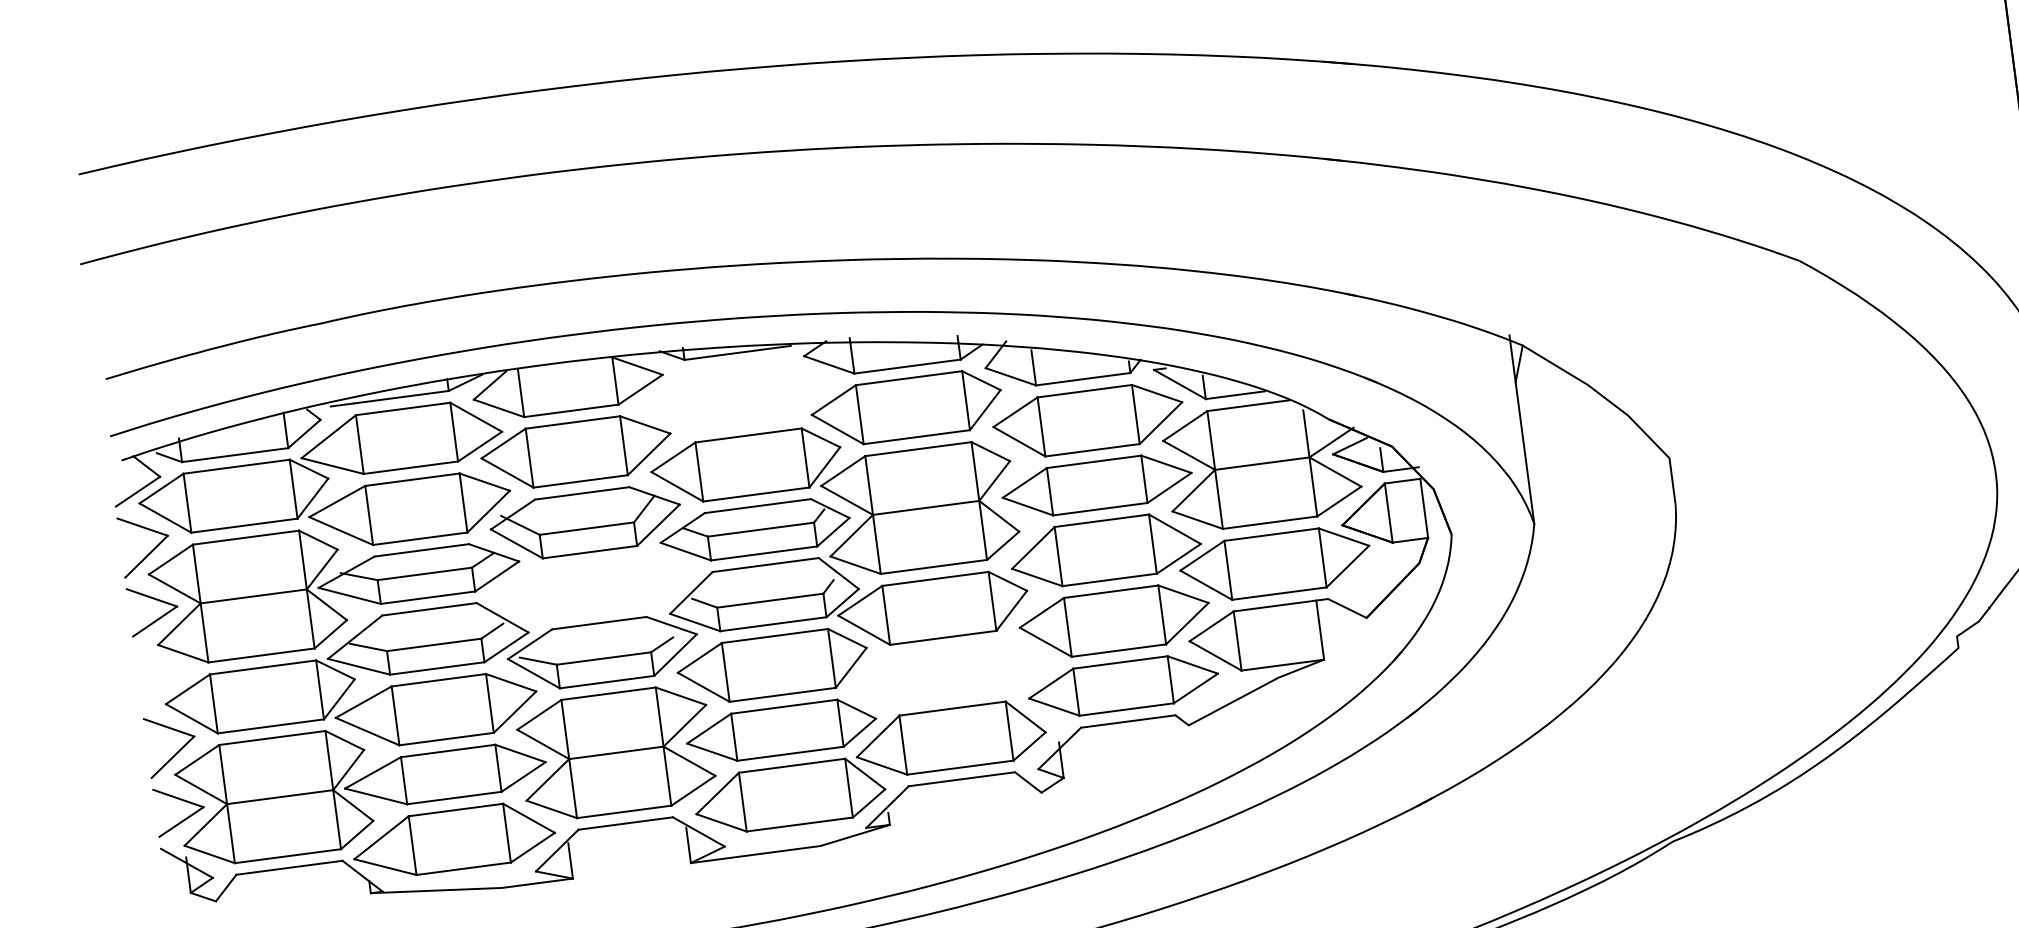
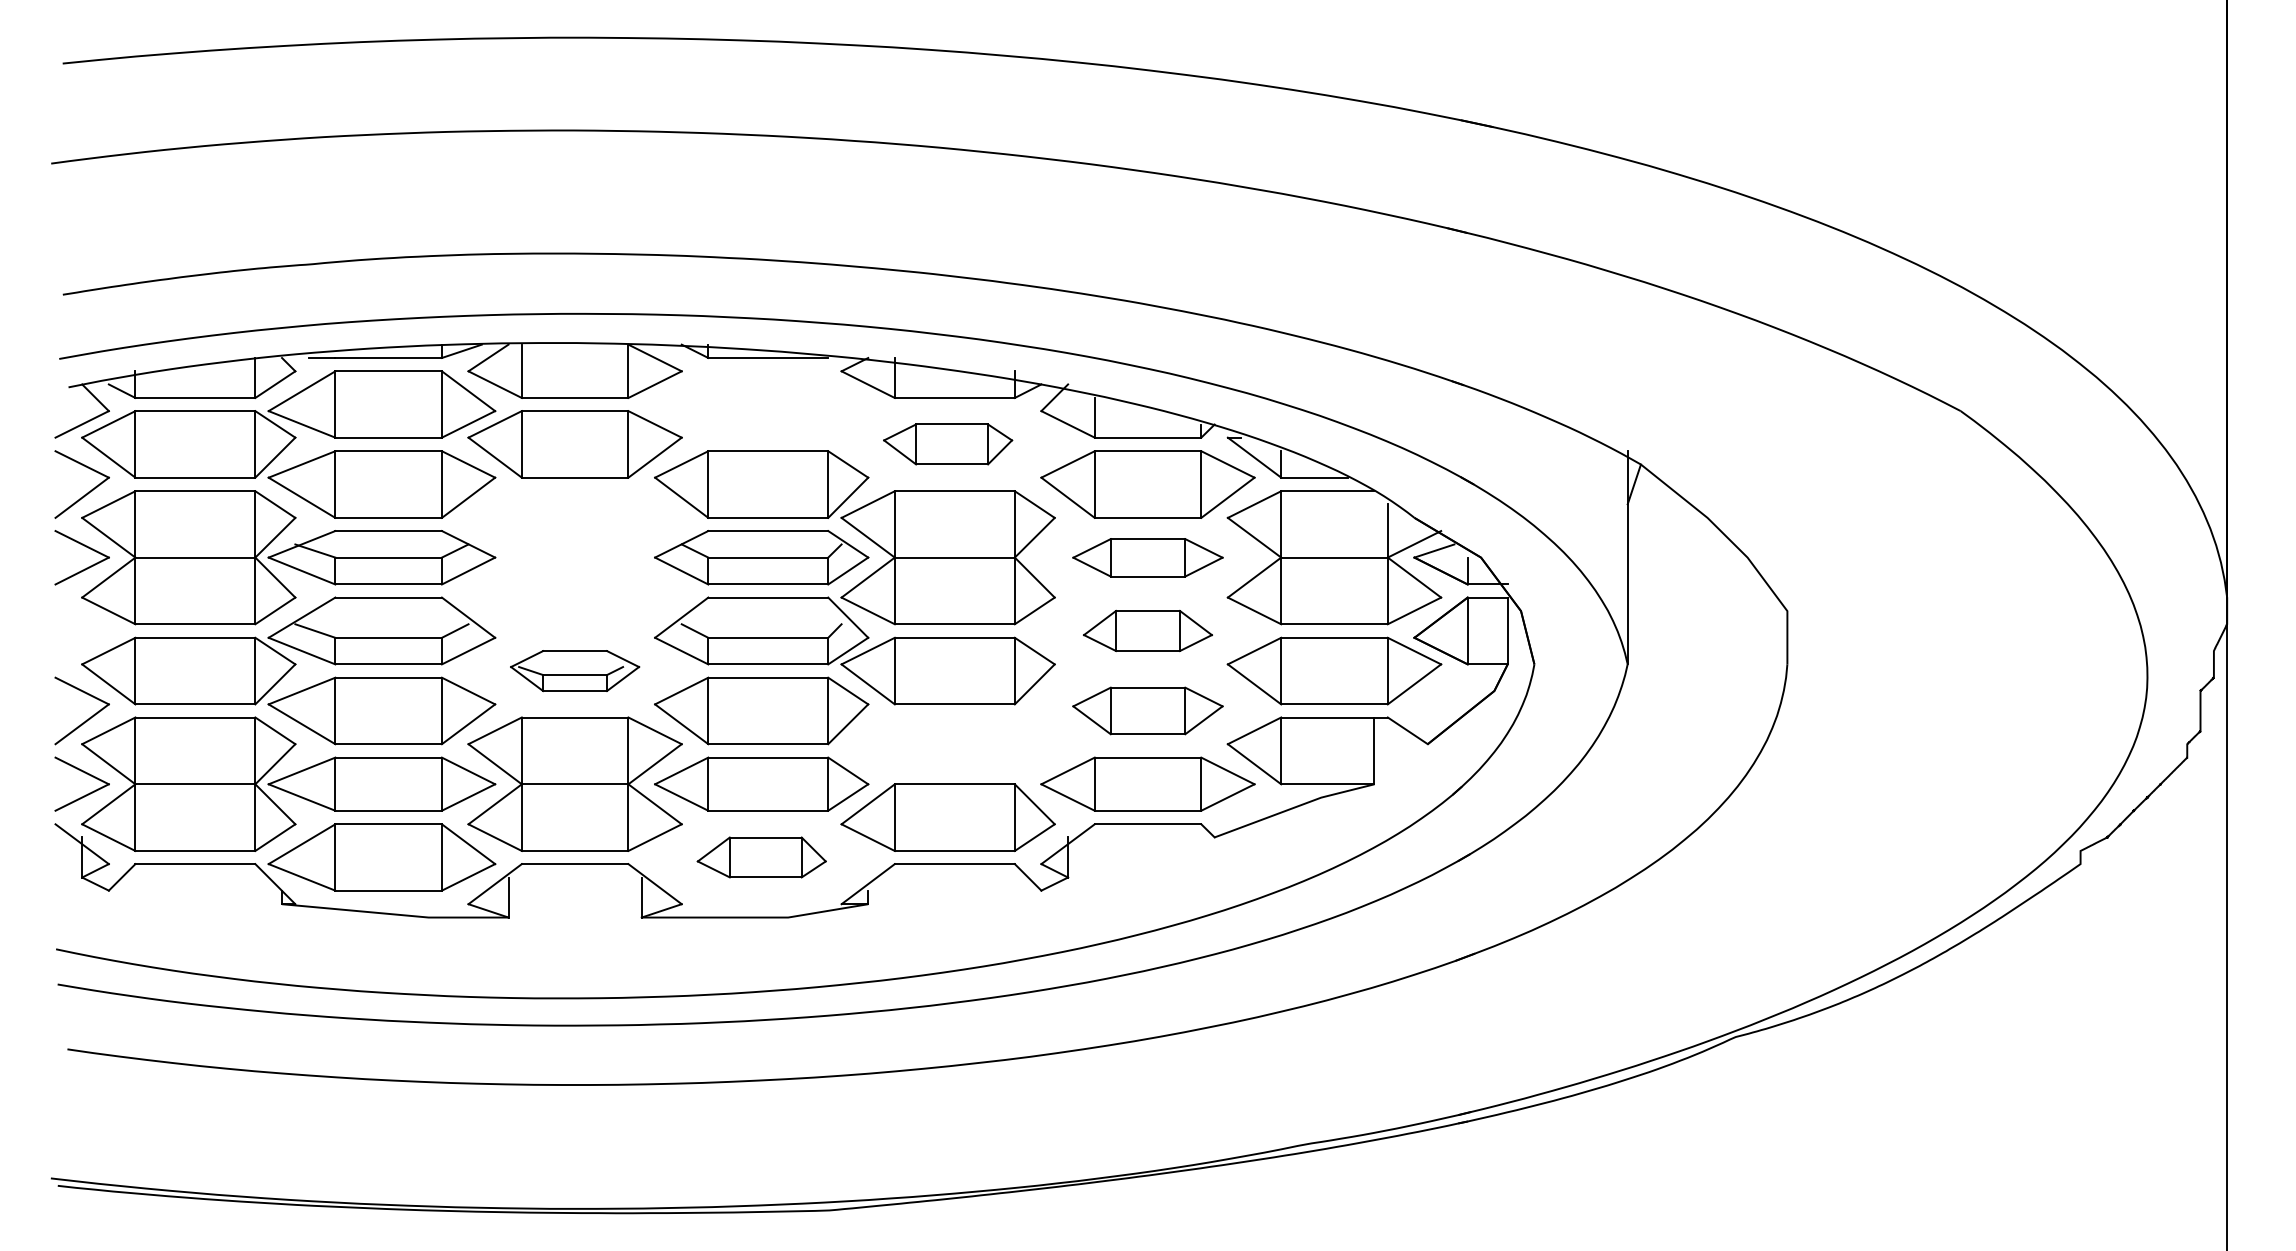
part: (906, 408) -> (947, 444), size x0.6
part: (1096, 485) -> (1147, 557), size x0.7
part: (585, 522) -> (574, 524), removed
part: (1105, 549) -> (1147, 630), size x0.6
part: (1114, 620) -> (1147, 710), size x0.7
part: (602, 652) -> (574, 670), size x0.6
part: (789, 795) -> (761, 857), size x0.6

